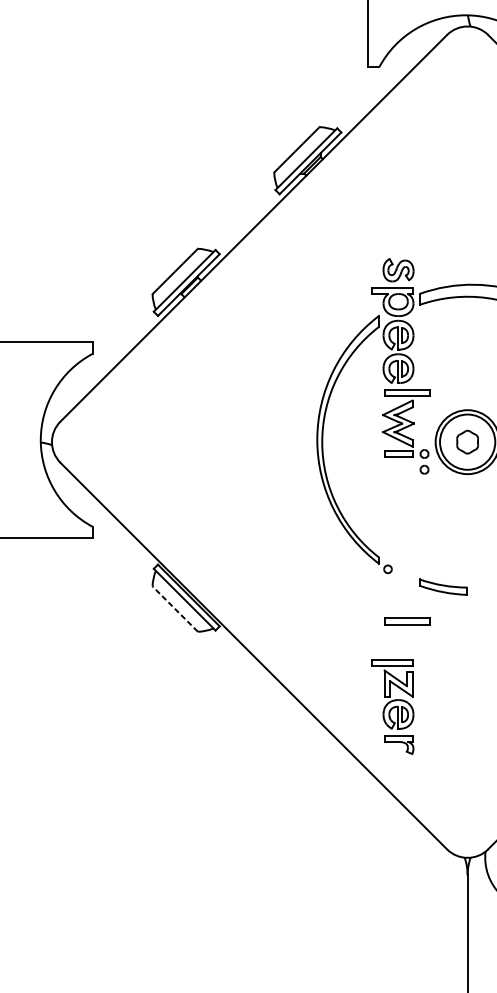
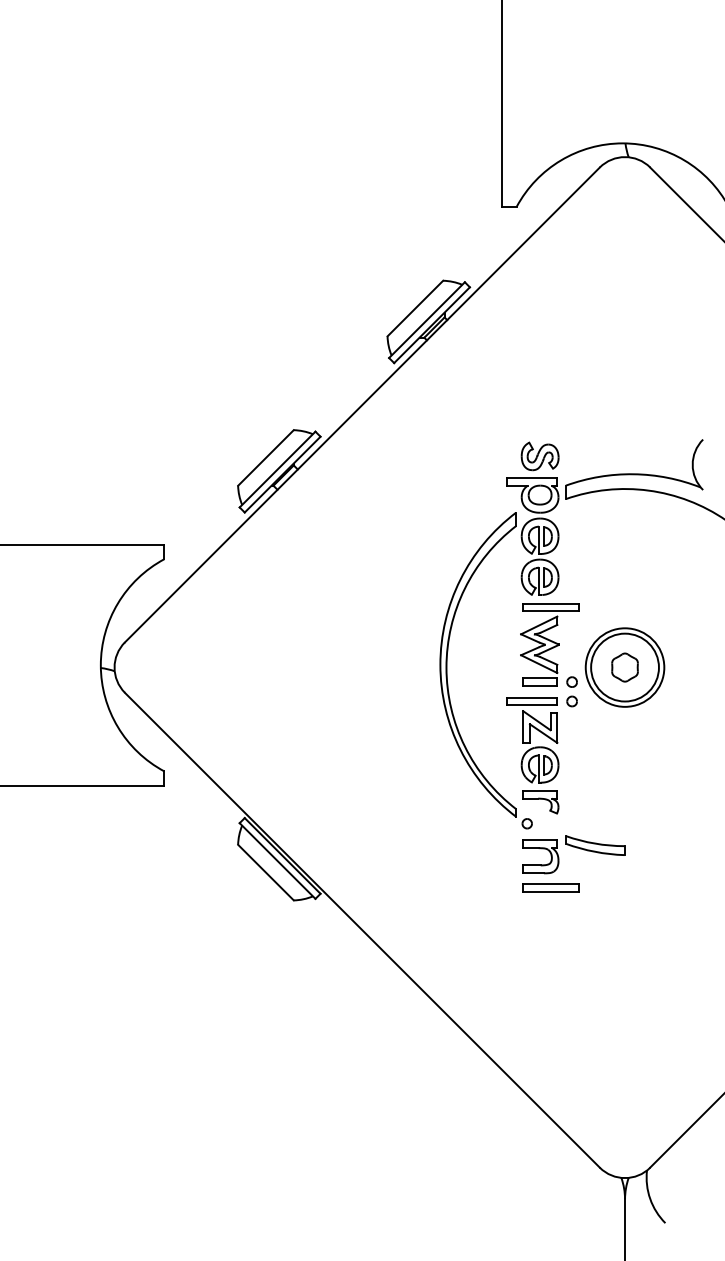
part: (398, 590) -> (540, 849), added
line: (174, 609) -> (265, 872), dashed -> solid
part: (392, 706) -> (532, 755), moved

